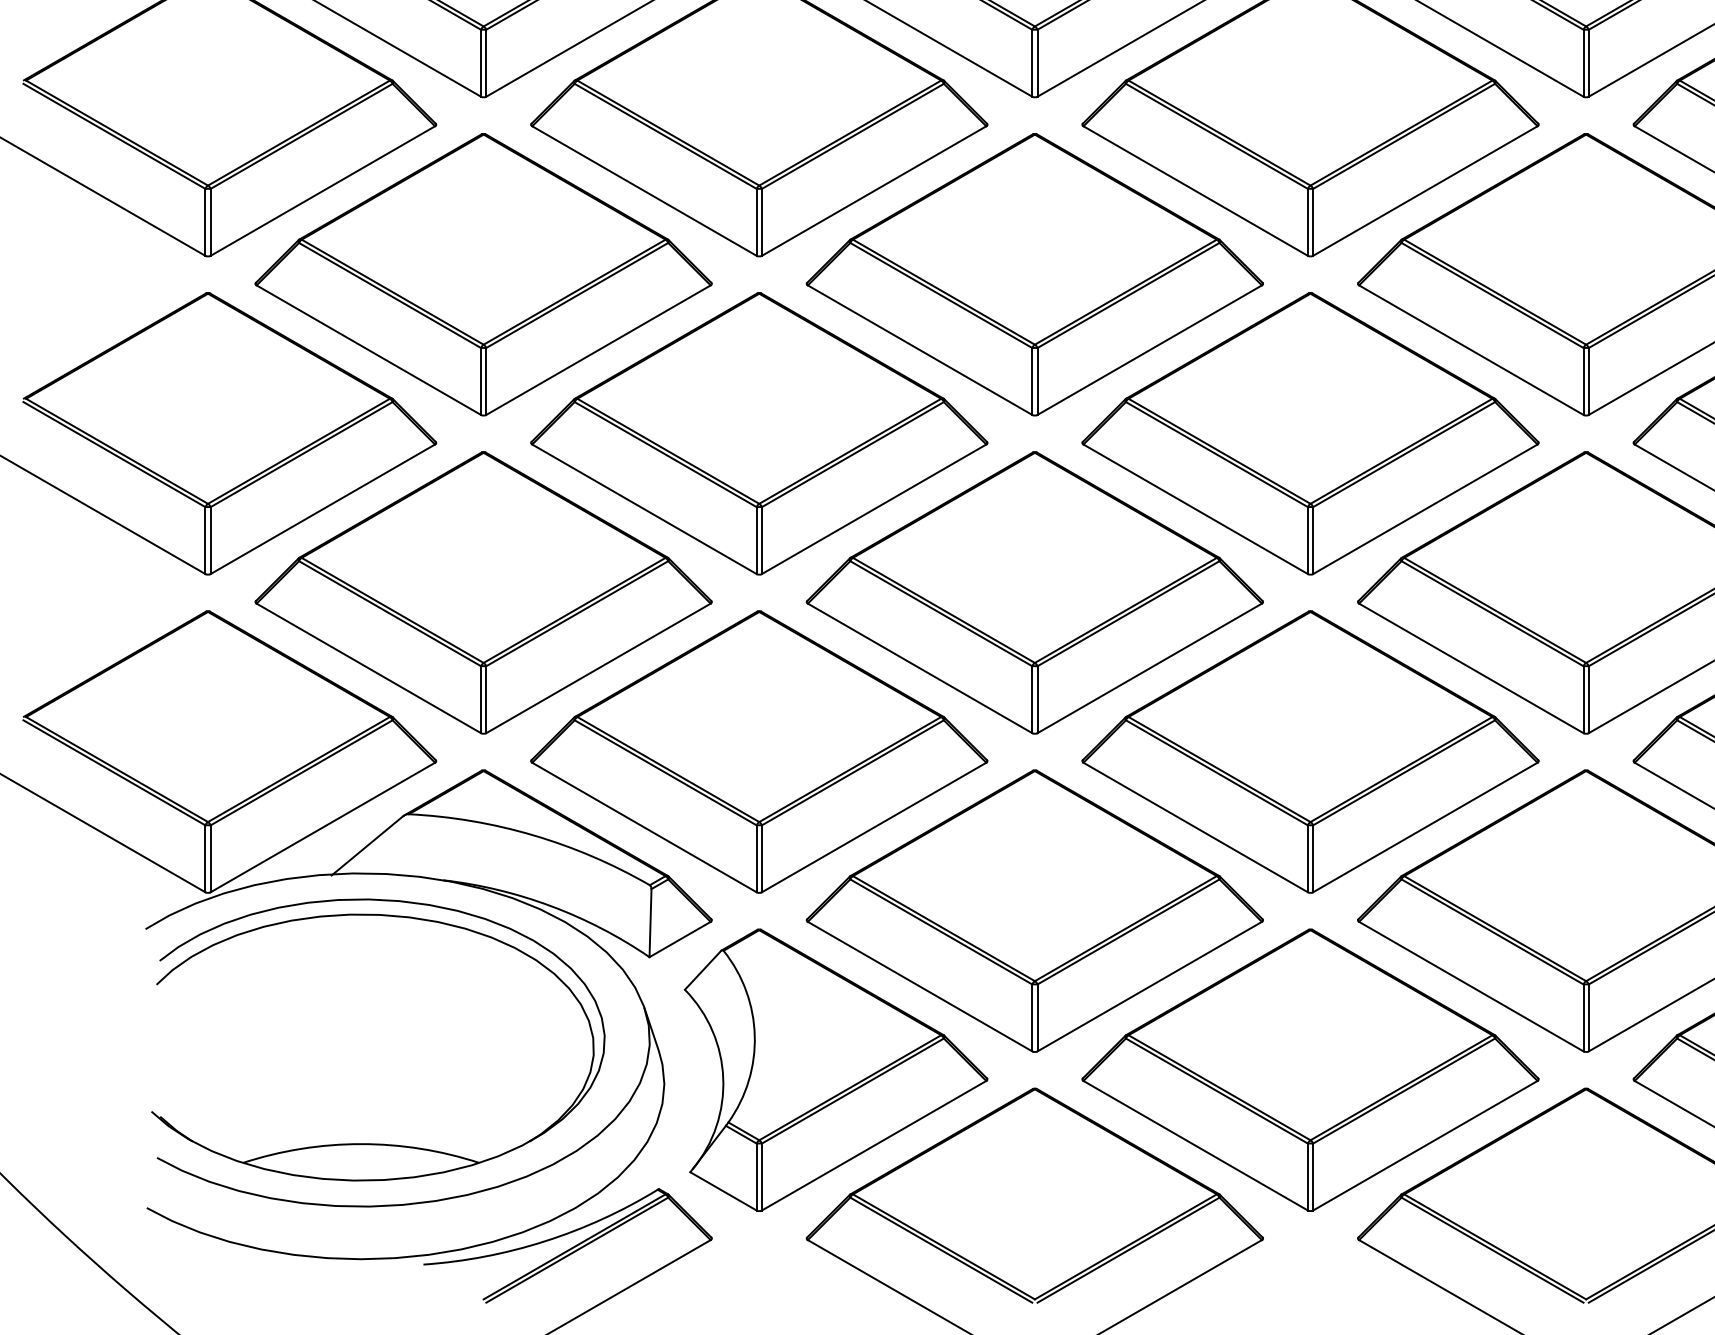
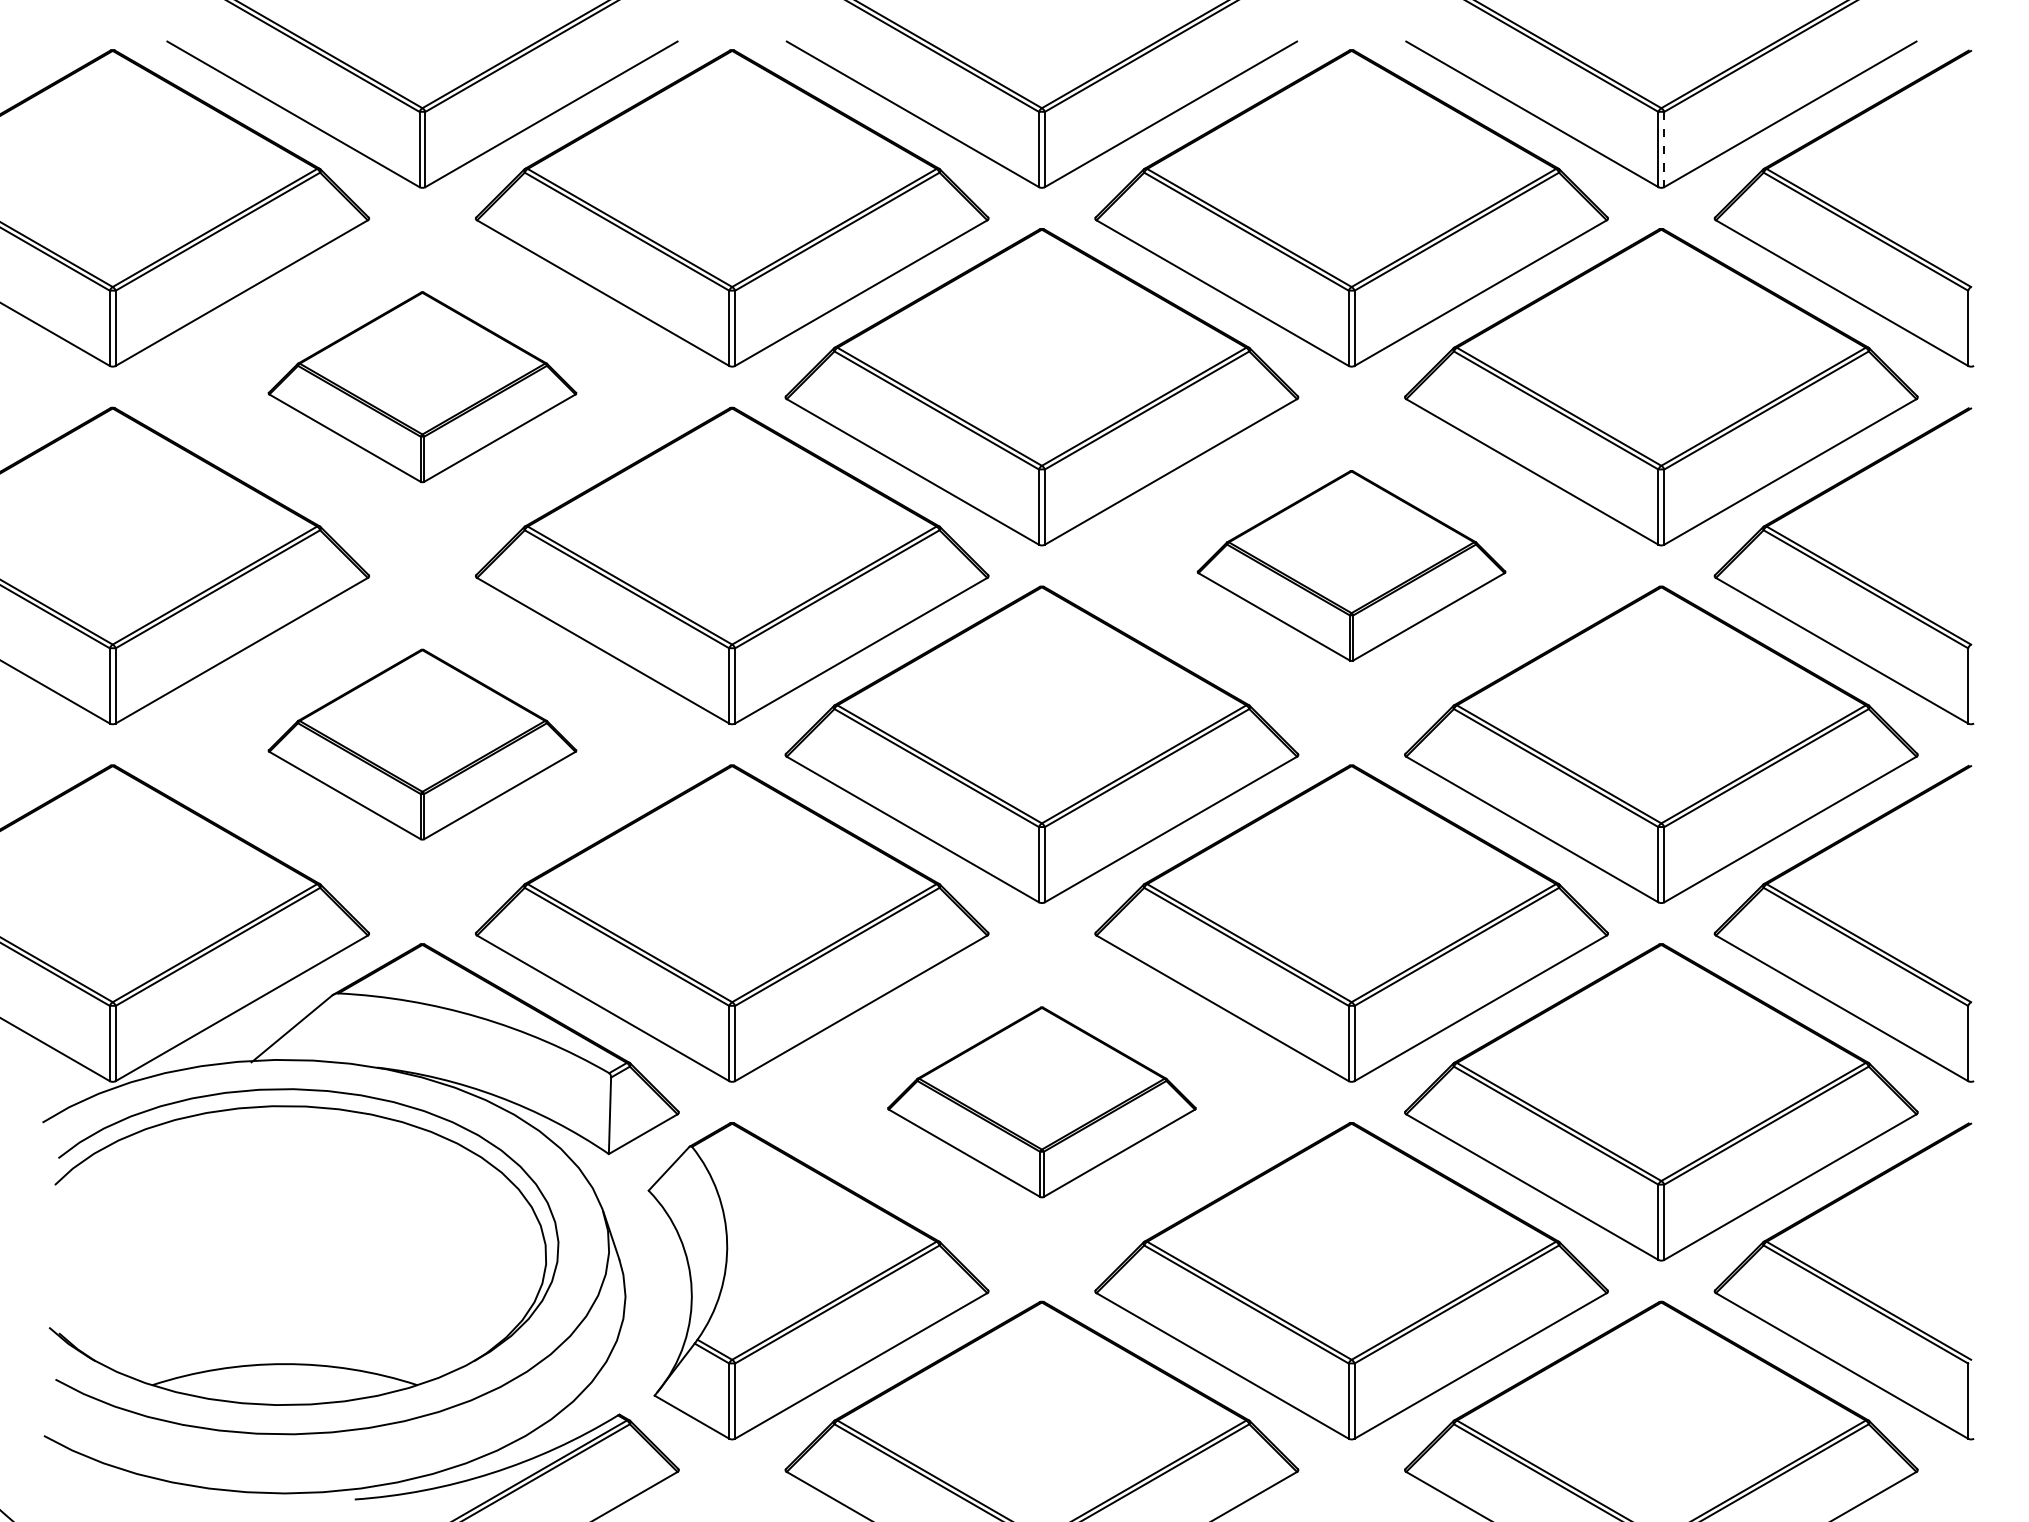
line: (1588, 63) -> (1664, 149), solid -> dashed
part: (483, 275) -> (422, 387), size x0.6
part: (1310, 433) -> (1351, 565), size x0.6
part: (483, 592) -> (422, 744), size x0.6
part: (1034, 911) -> (1041, 1102), size x0.6

